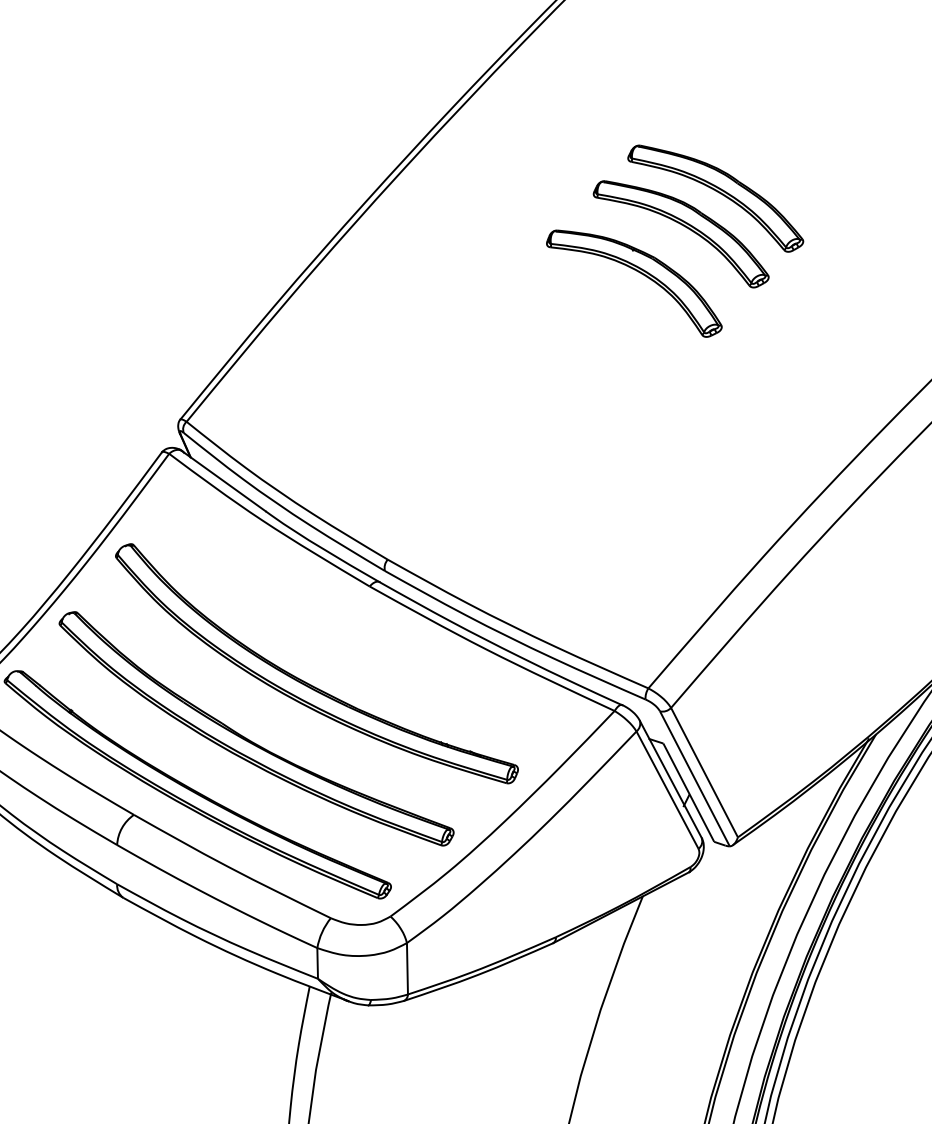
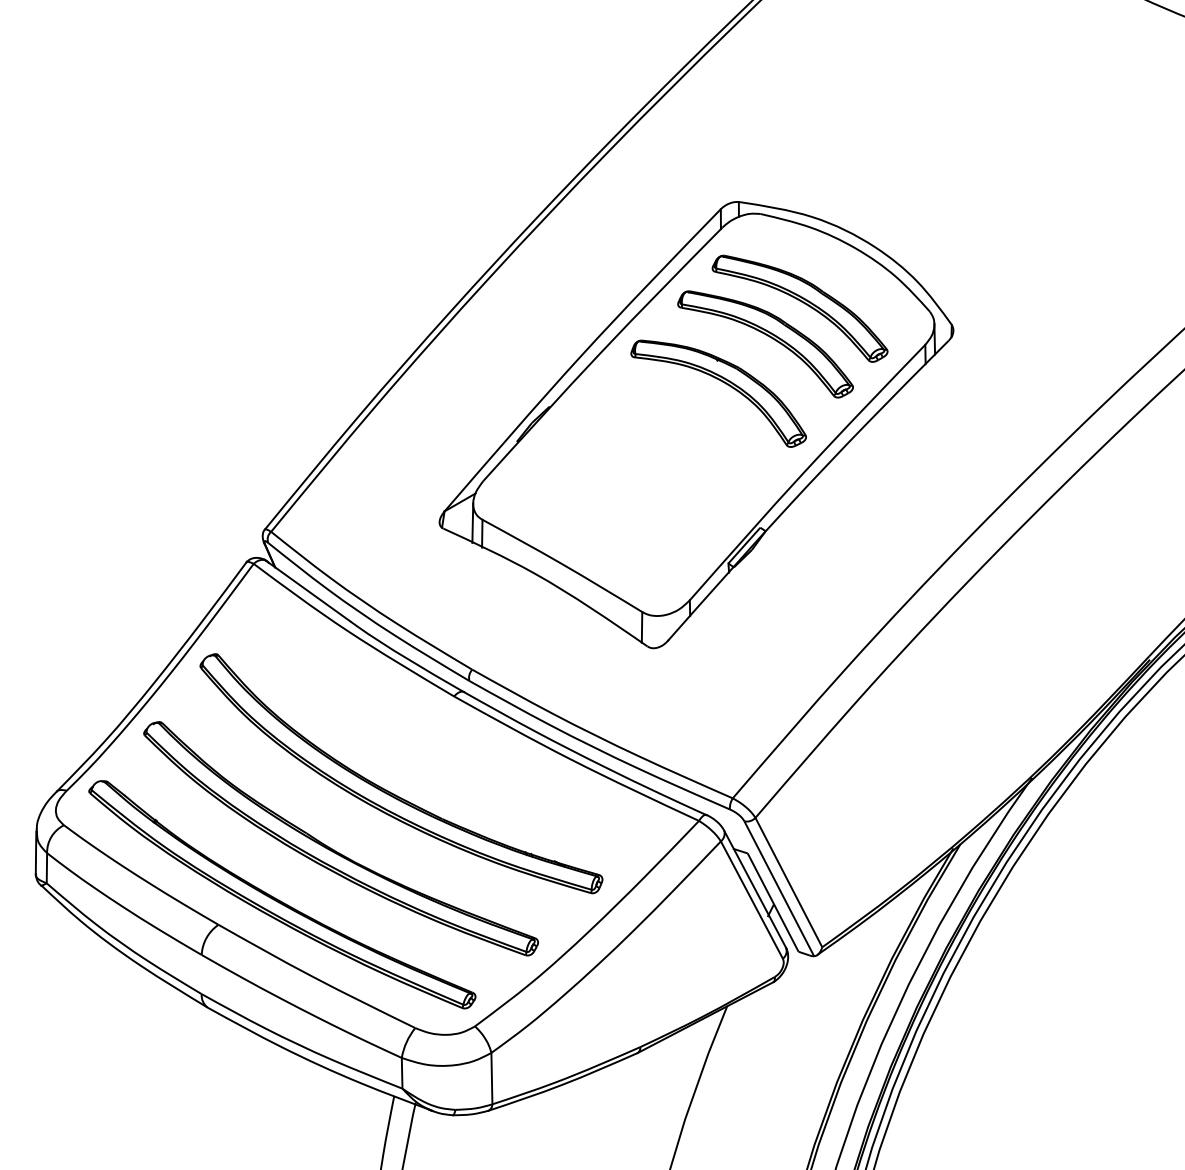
part: (612, 315) -> (696, 425), added

